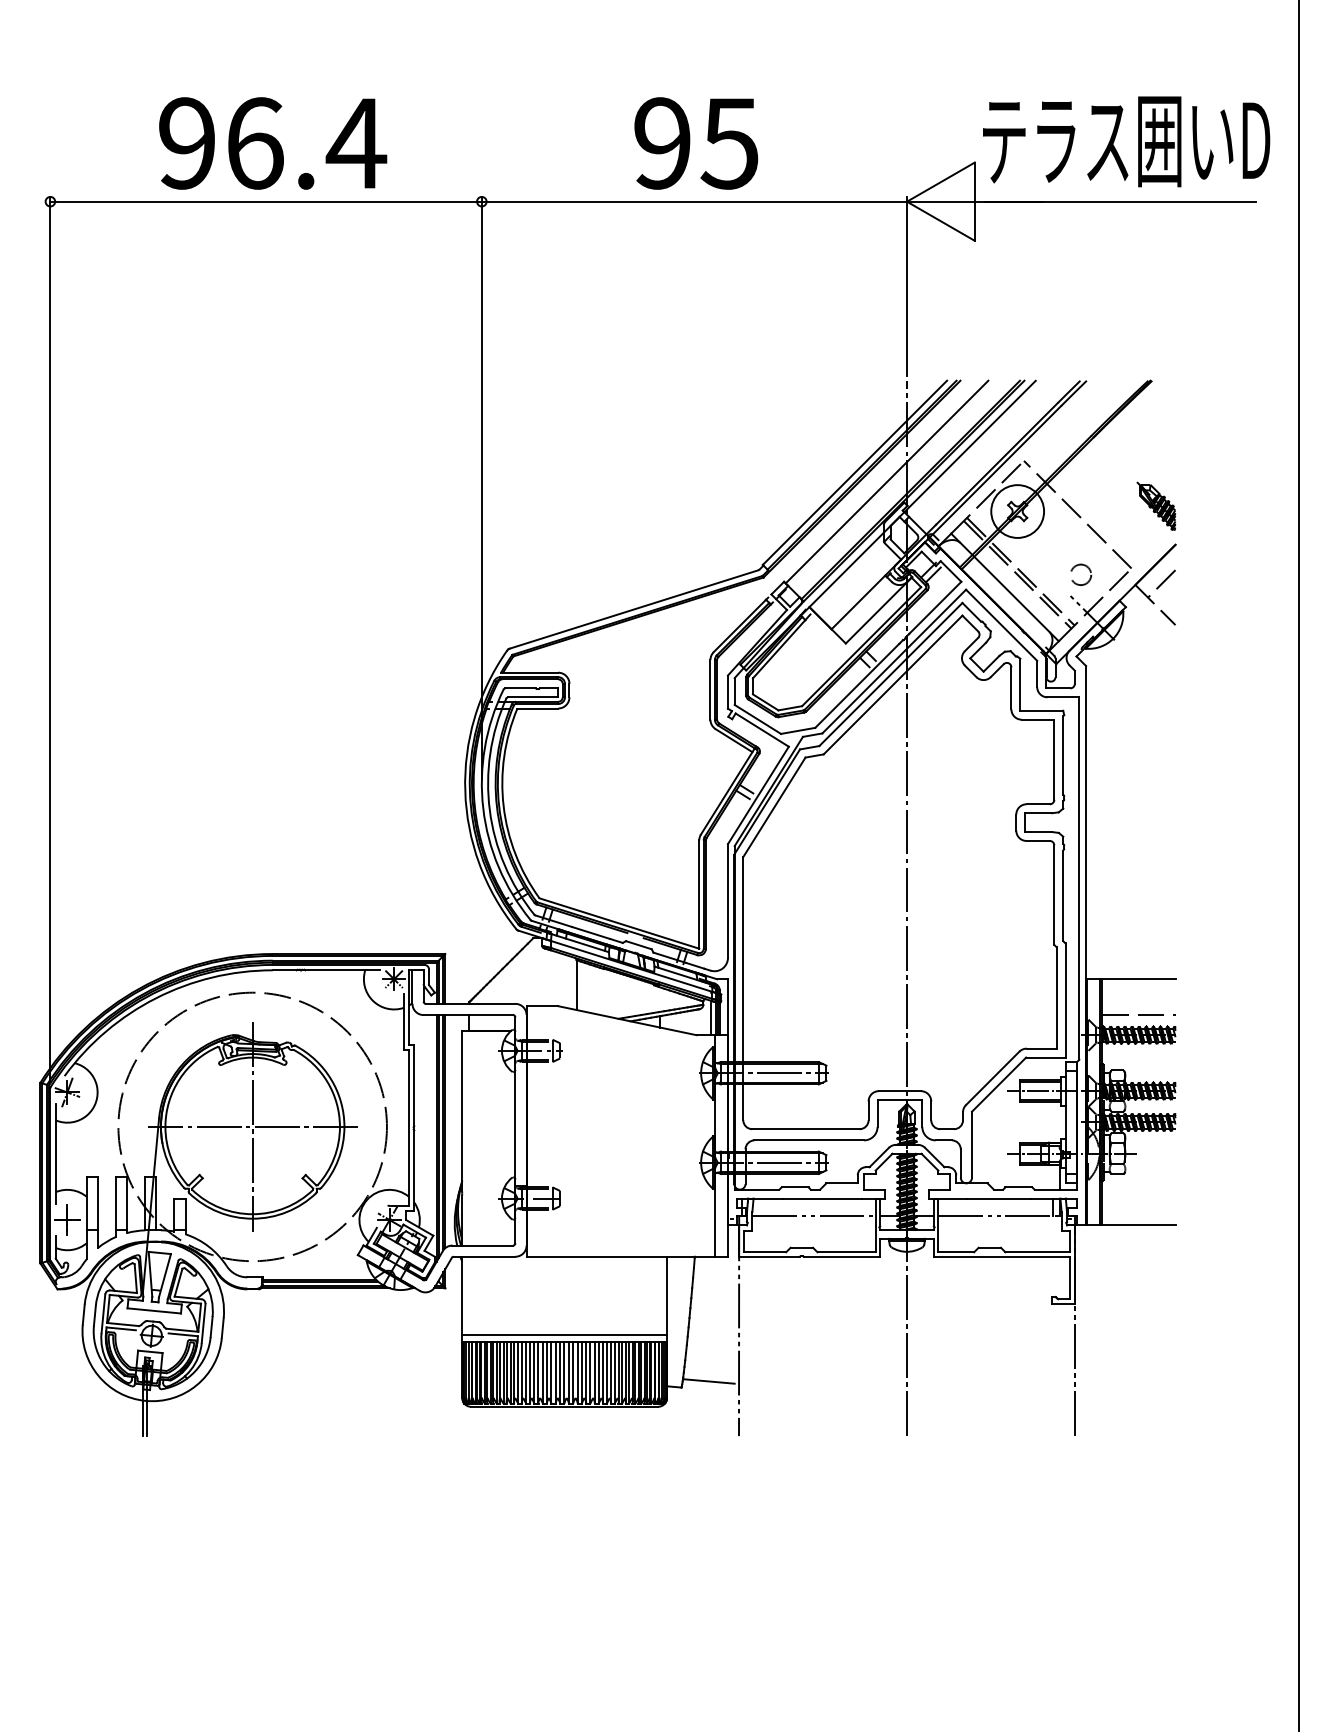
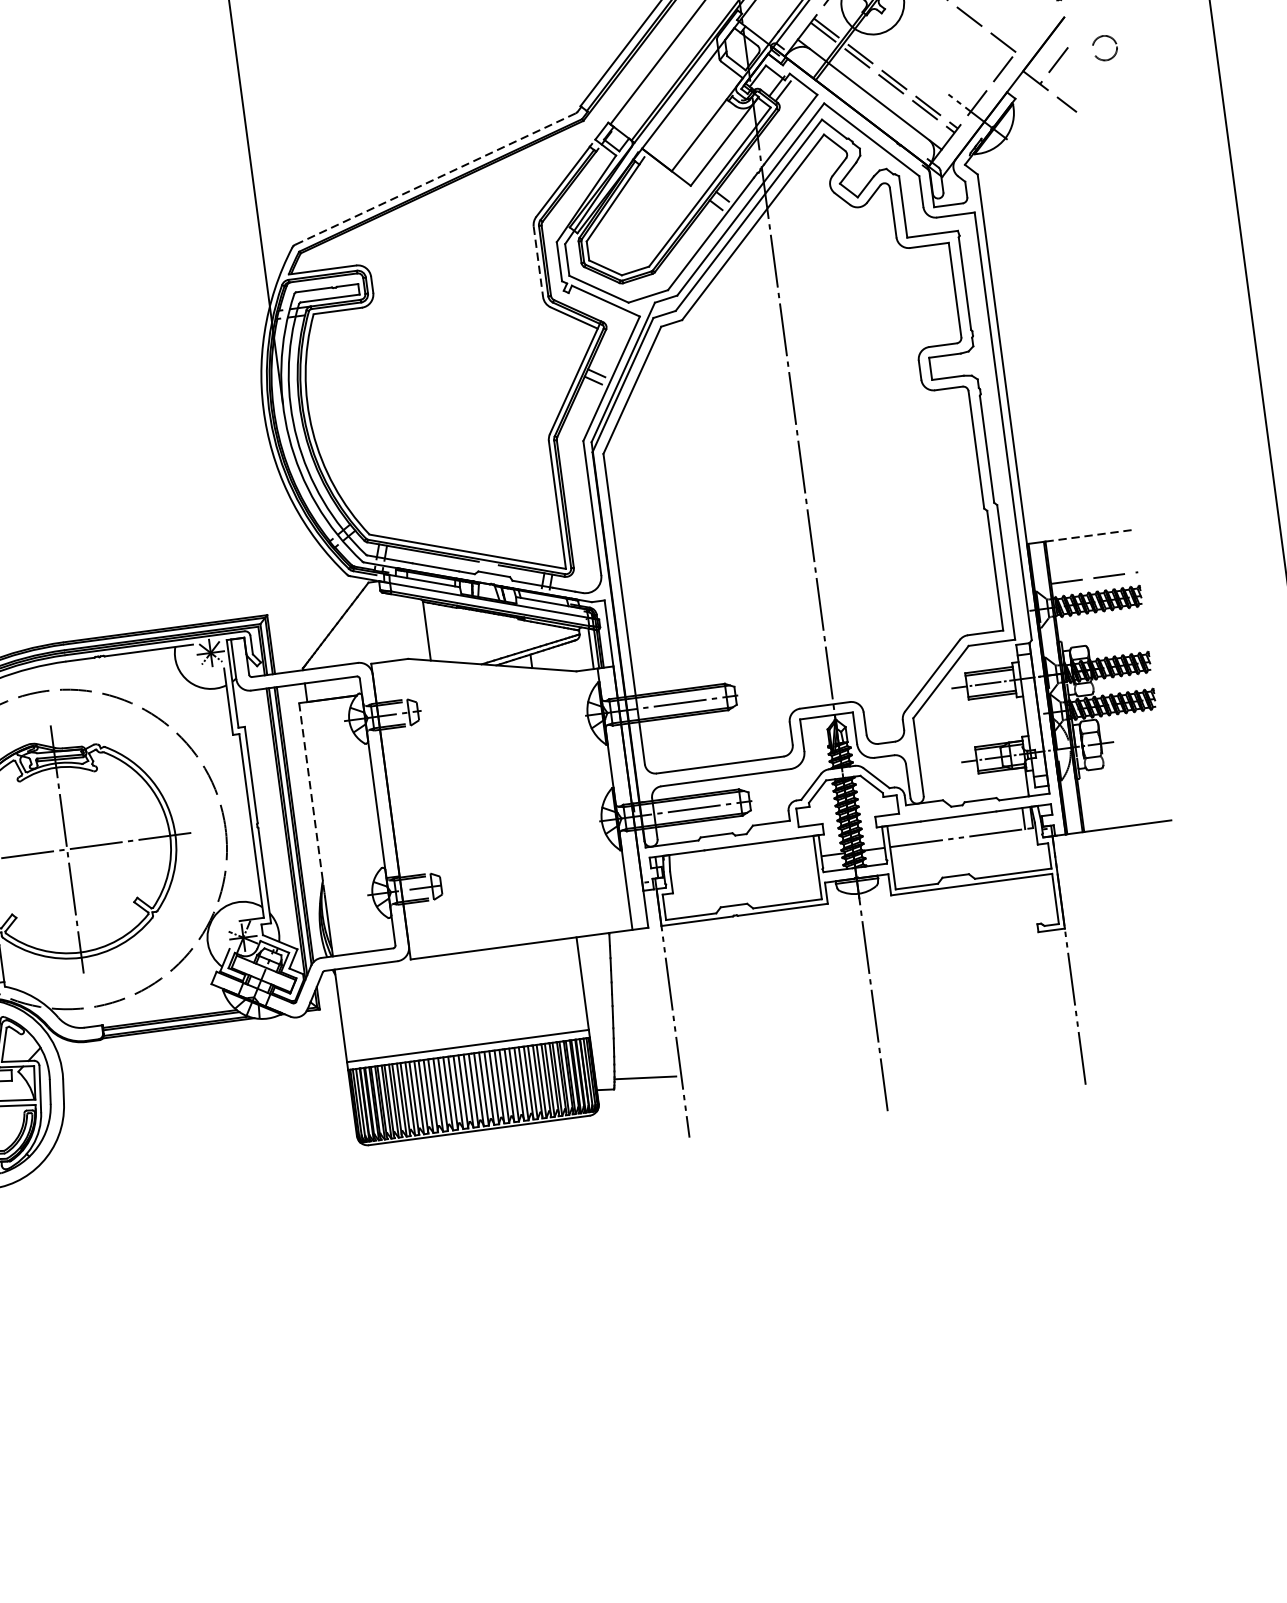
circle: (1081, 574) -> (1105, 47), moved
line: (633, 609) -> (434, 179), solid -> dashed
line: (710, 689) -> (538, 261), solid -> dashed
line: (1138, 979) -> (1088, 536), solid -> dashed
line: (462, 1111) -> (312, 798), solid -> dashed
line: (813, 1216) -> (742, 866), removed

